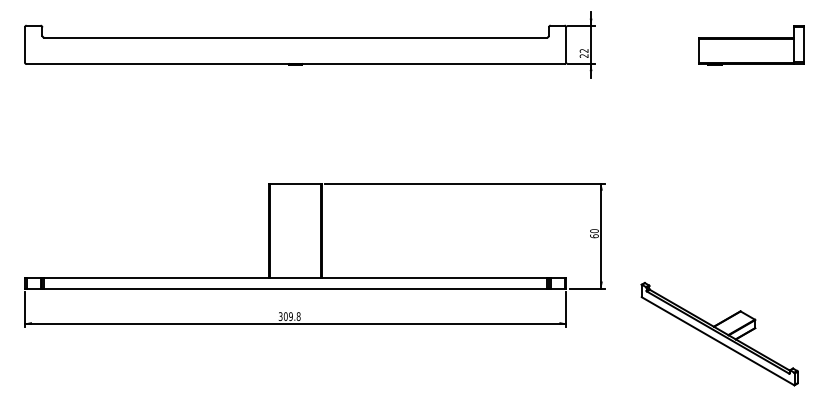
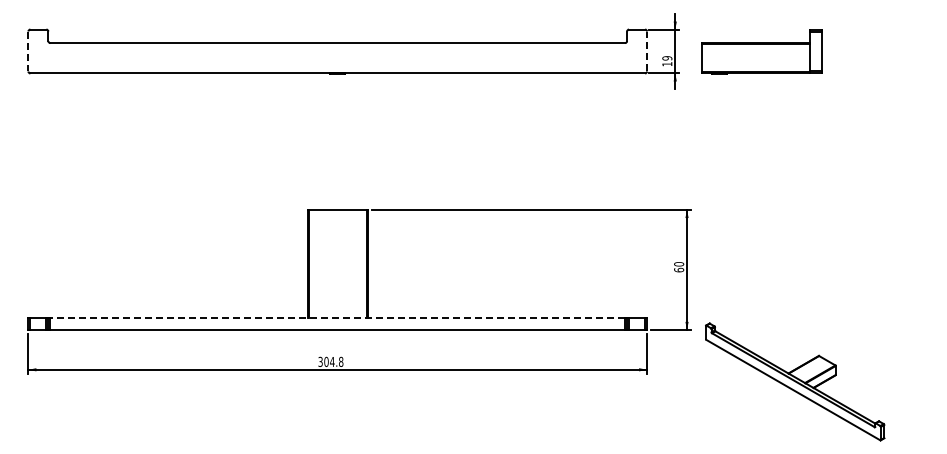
line: (24, 44) -> (28, 51), solid -> dashed
line: (566, 44) -> (647, 51), solid -> dashed
part: (751, 44) -> (761, 51), moved
text: (584, 53) -> (667, 61), 22 -> 19
line: (295, 277) -> (337, 317), solid -> dashed
text: (291, 316) -> (332, 361), 309.8 -> 304.8
part: (719, 333) -> (795, 381), moved

